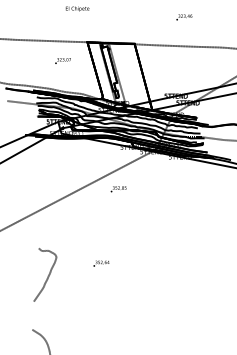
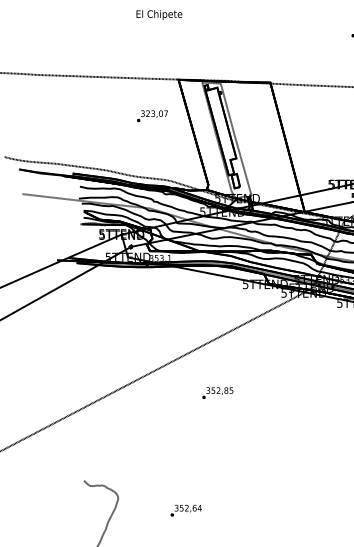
text: (62, 60) -> (151, 115), moved
text: (118, 189) -> (217, 393), moved
text: (101, 263) -> (186, 510), moved

